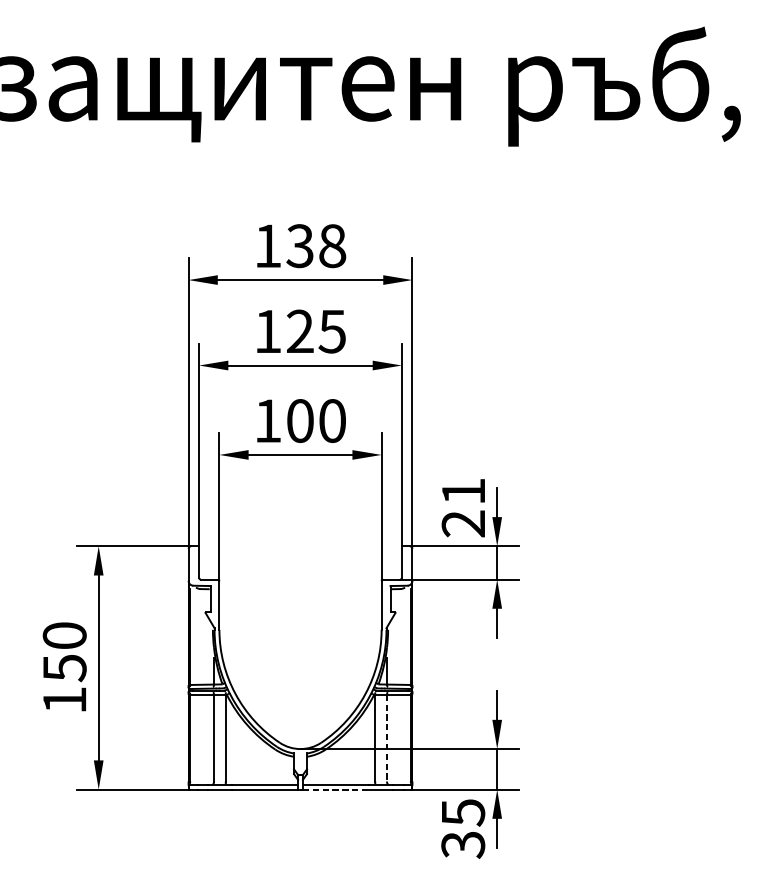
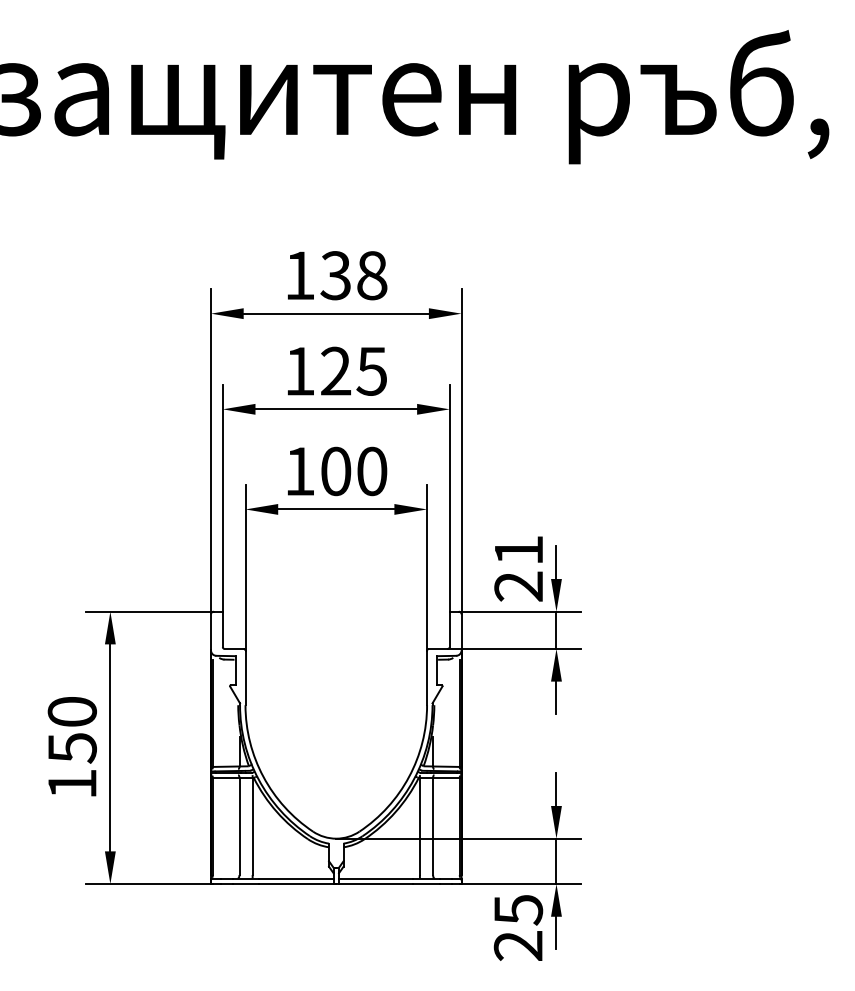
line: (387, 738) -> (433, 826), dashed -> solid
line: (336, 789) -> (376, 884), dashed -> solid
text: (463, 845) -> (518, 946), 35 -> 25

